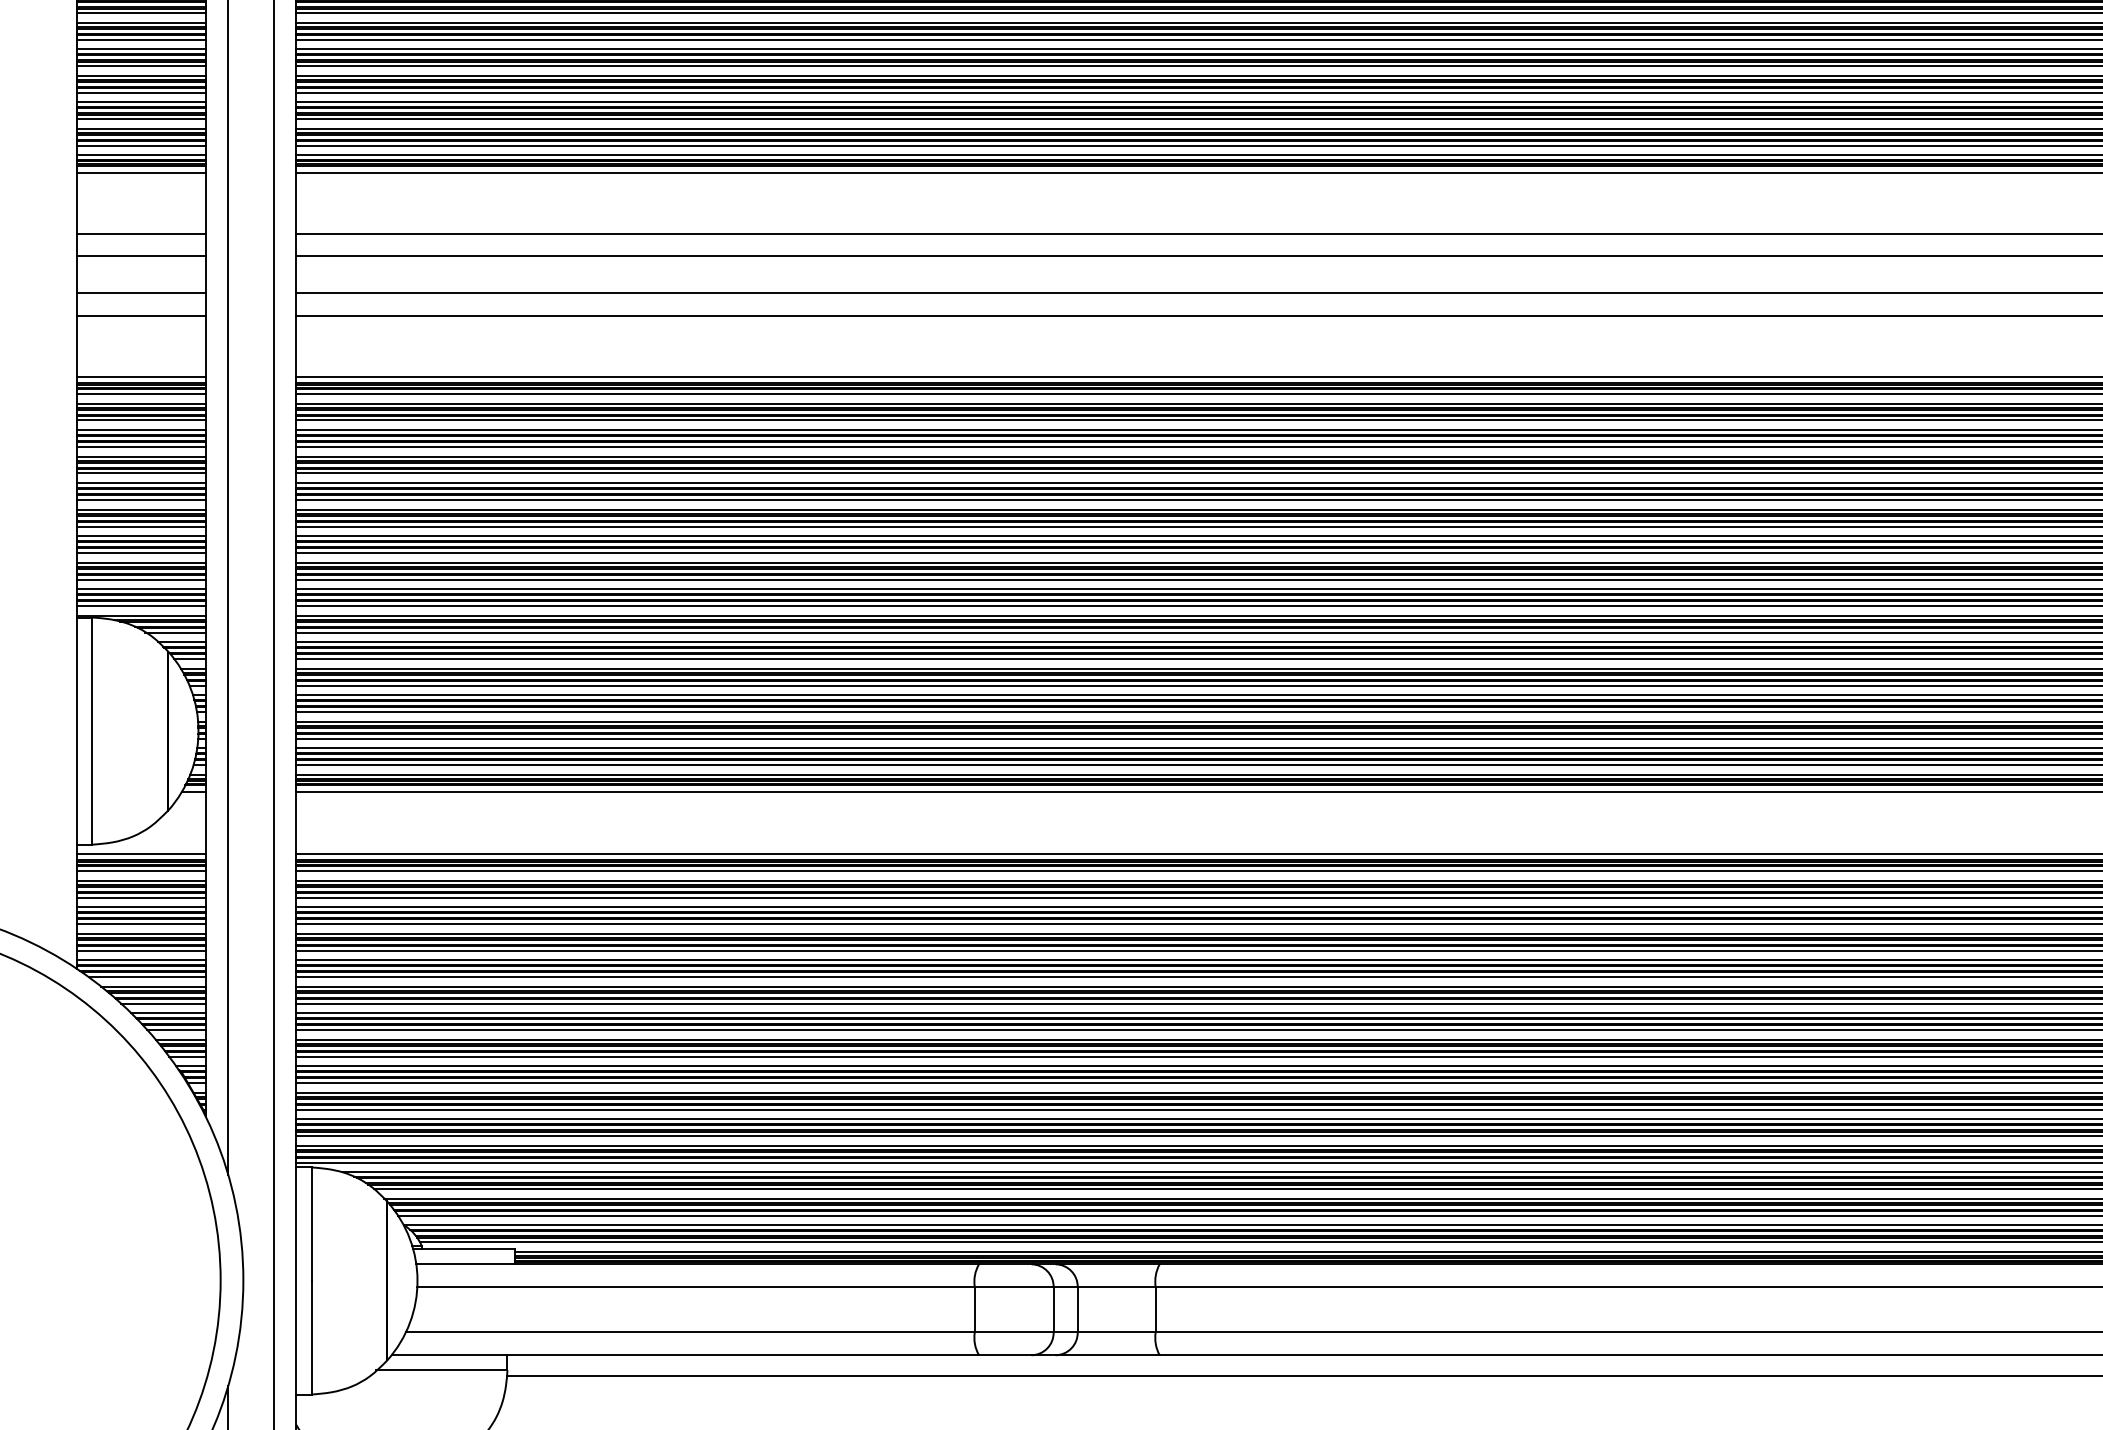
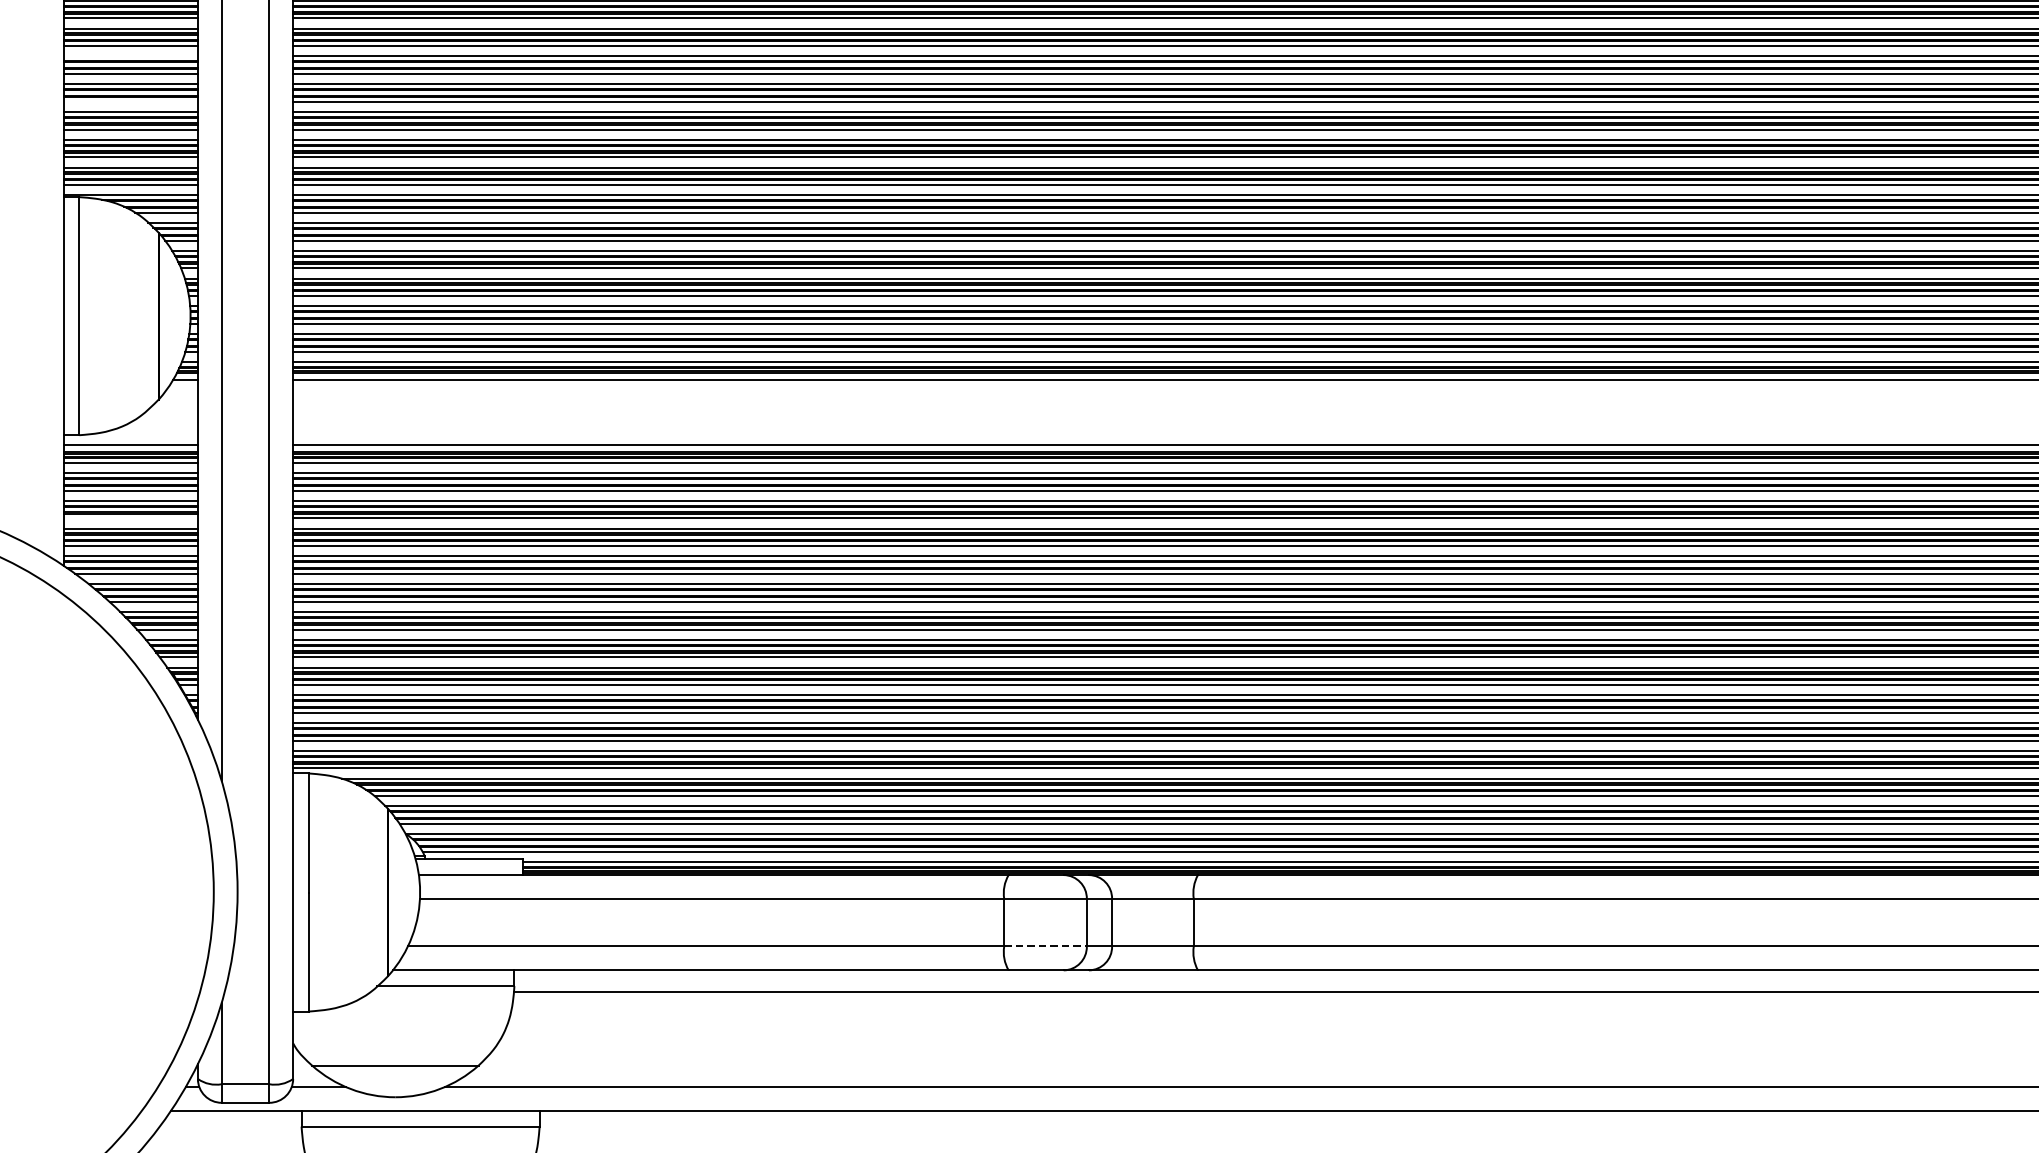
line: (141, 483) -> (130, 56), removed
line: (141, 526) -> (130, 101), removed
line: (141, 924) -> (130, 518), removed
line: (1014, 1332) -> (1045, 946), solid -> dashed

